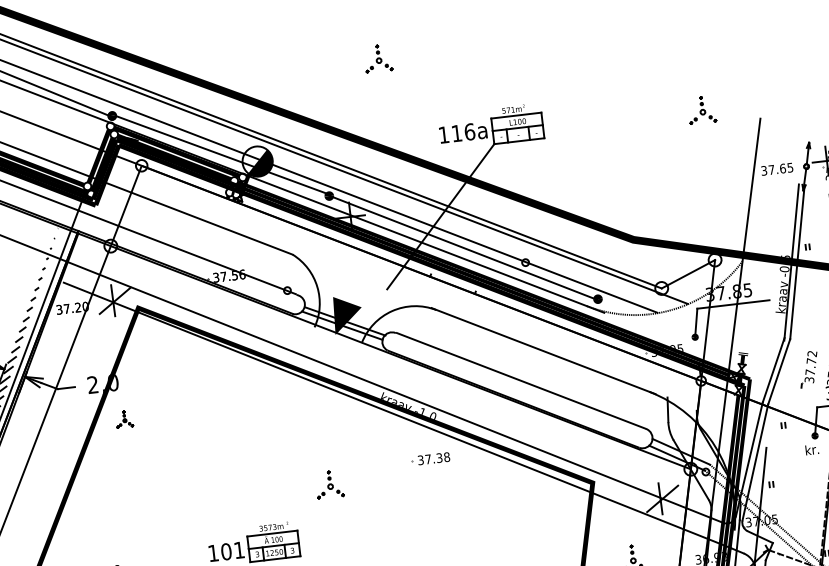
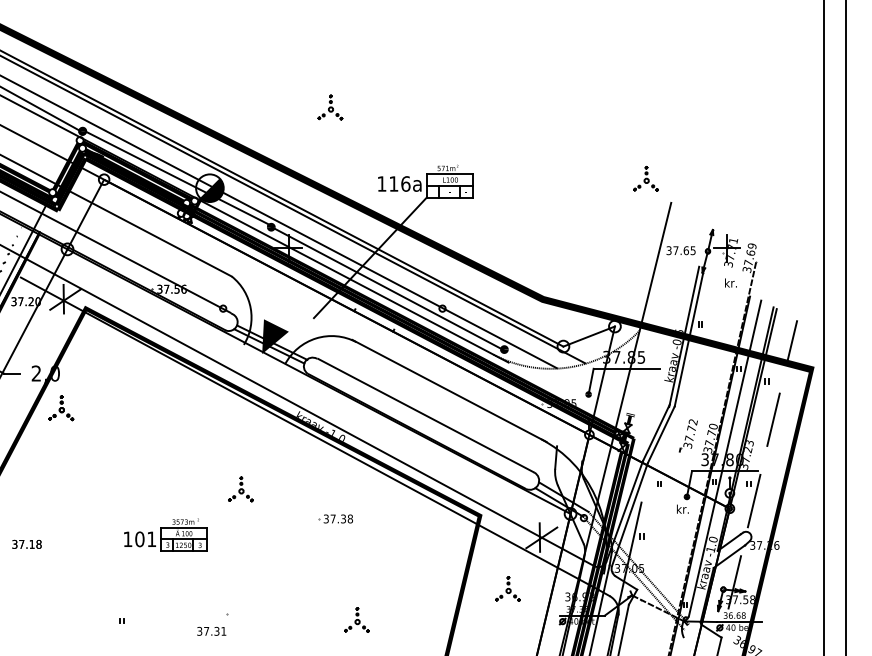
part: (701, 109) -> (645, 178), moved
part: (124, 419) -> (61, 408), size x1.67
part: (430, 458) -> (335, 518), moved

